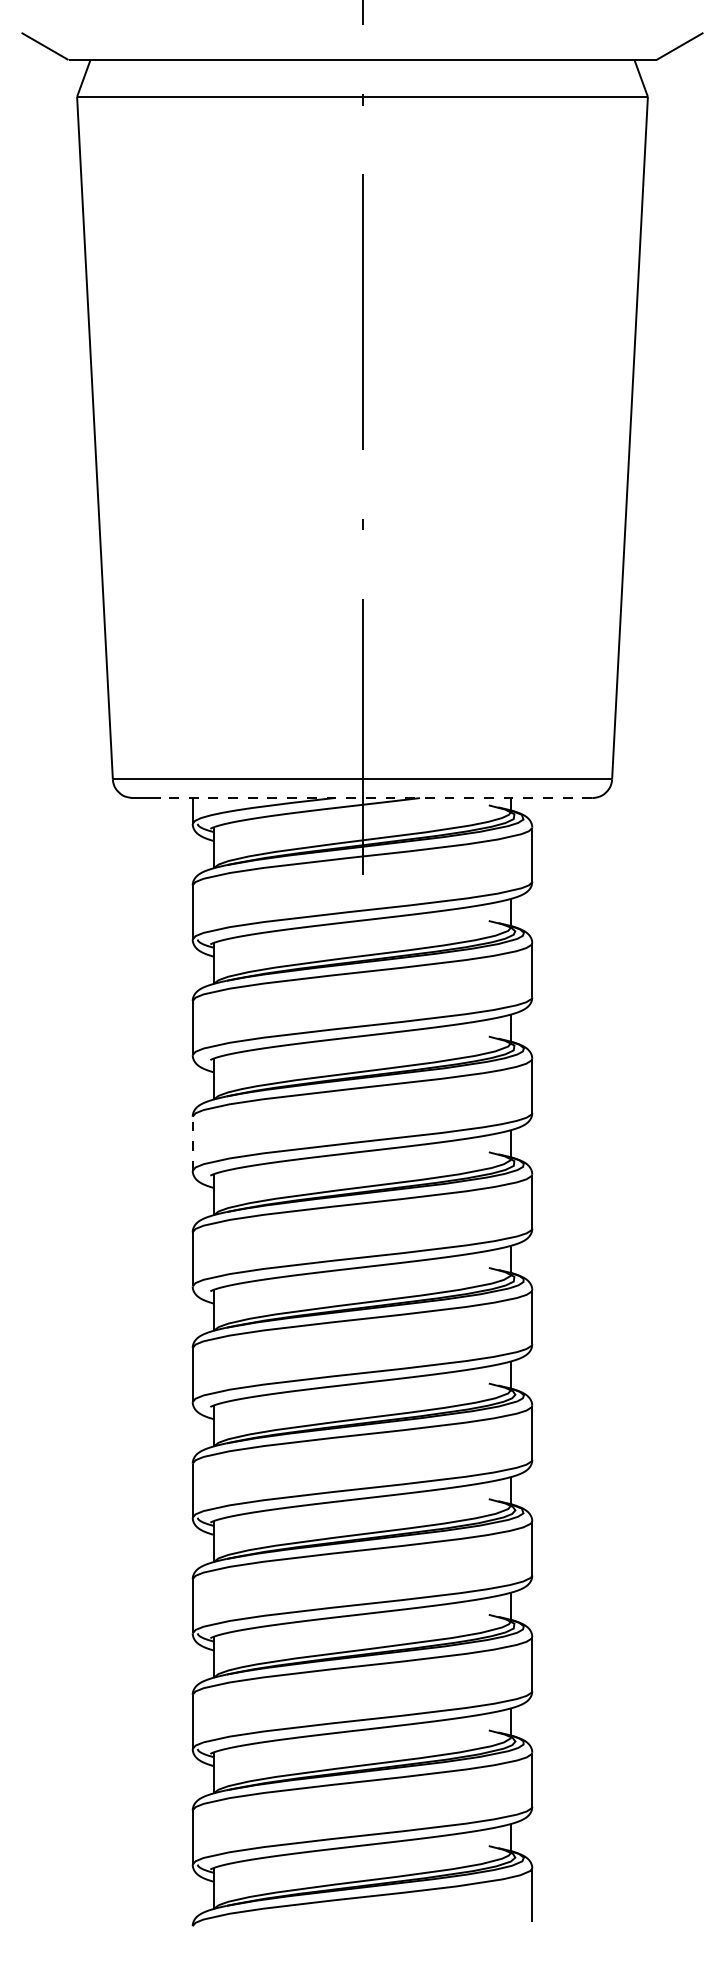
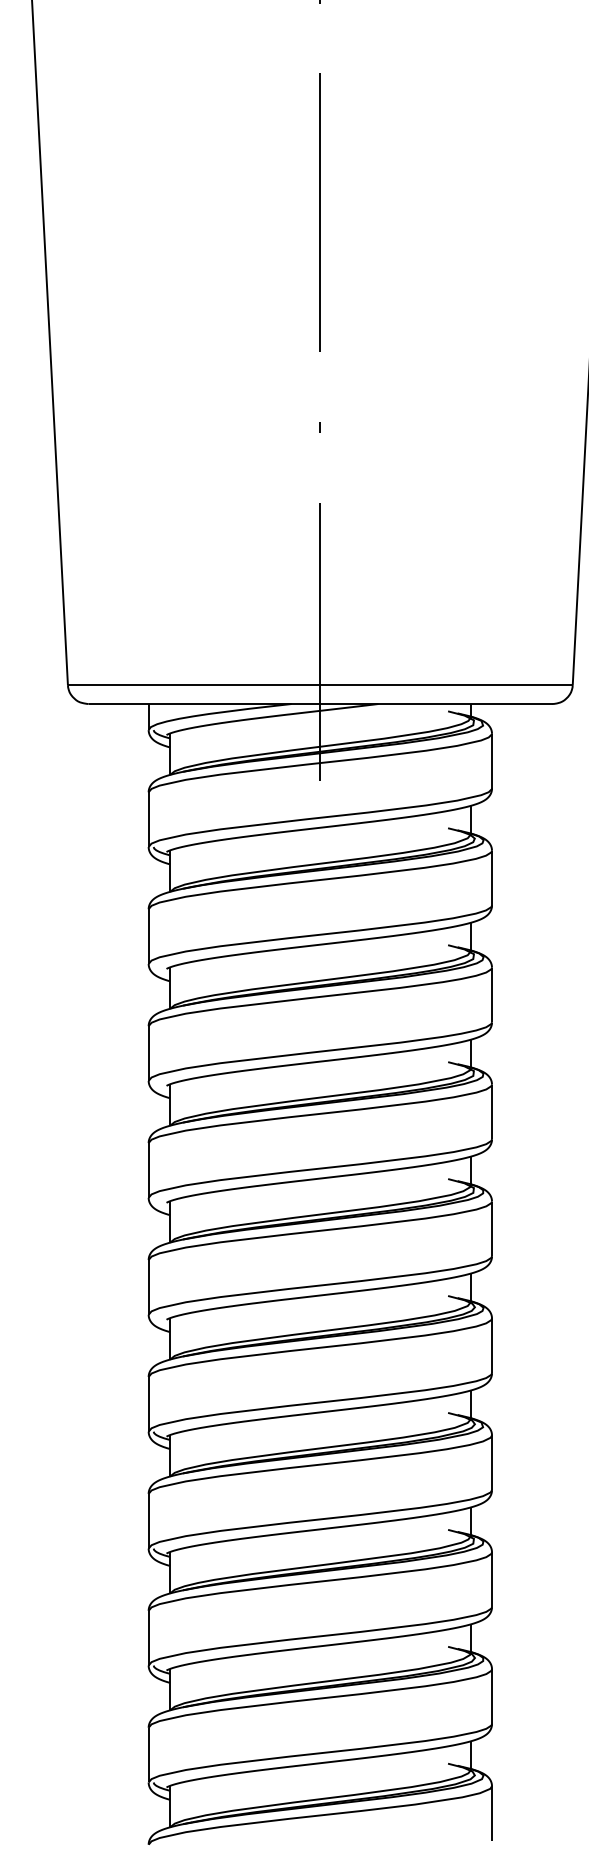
line: (376, 798) -> (334, 704), dashed -> solid
line: (192, 1143) -> (148, 1053), dashed -> solid

